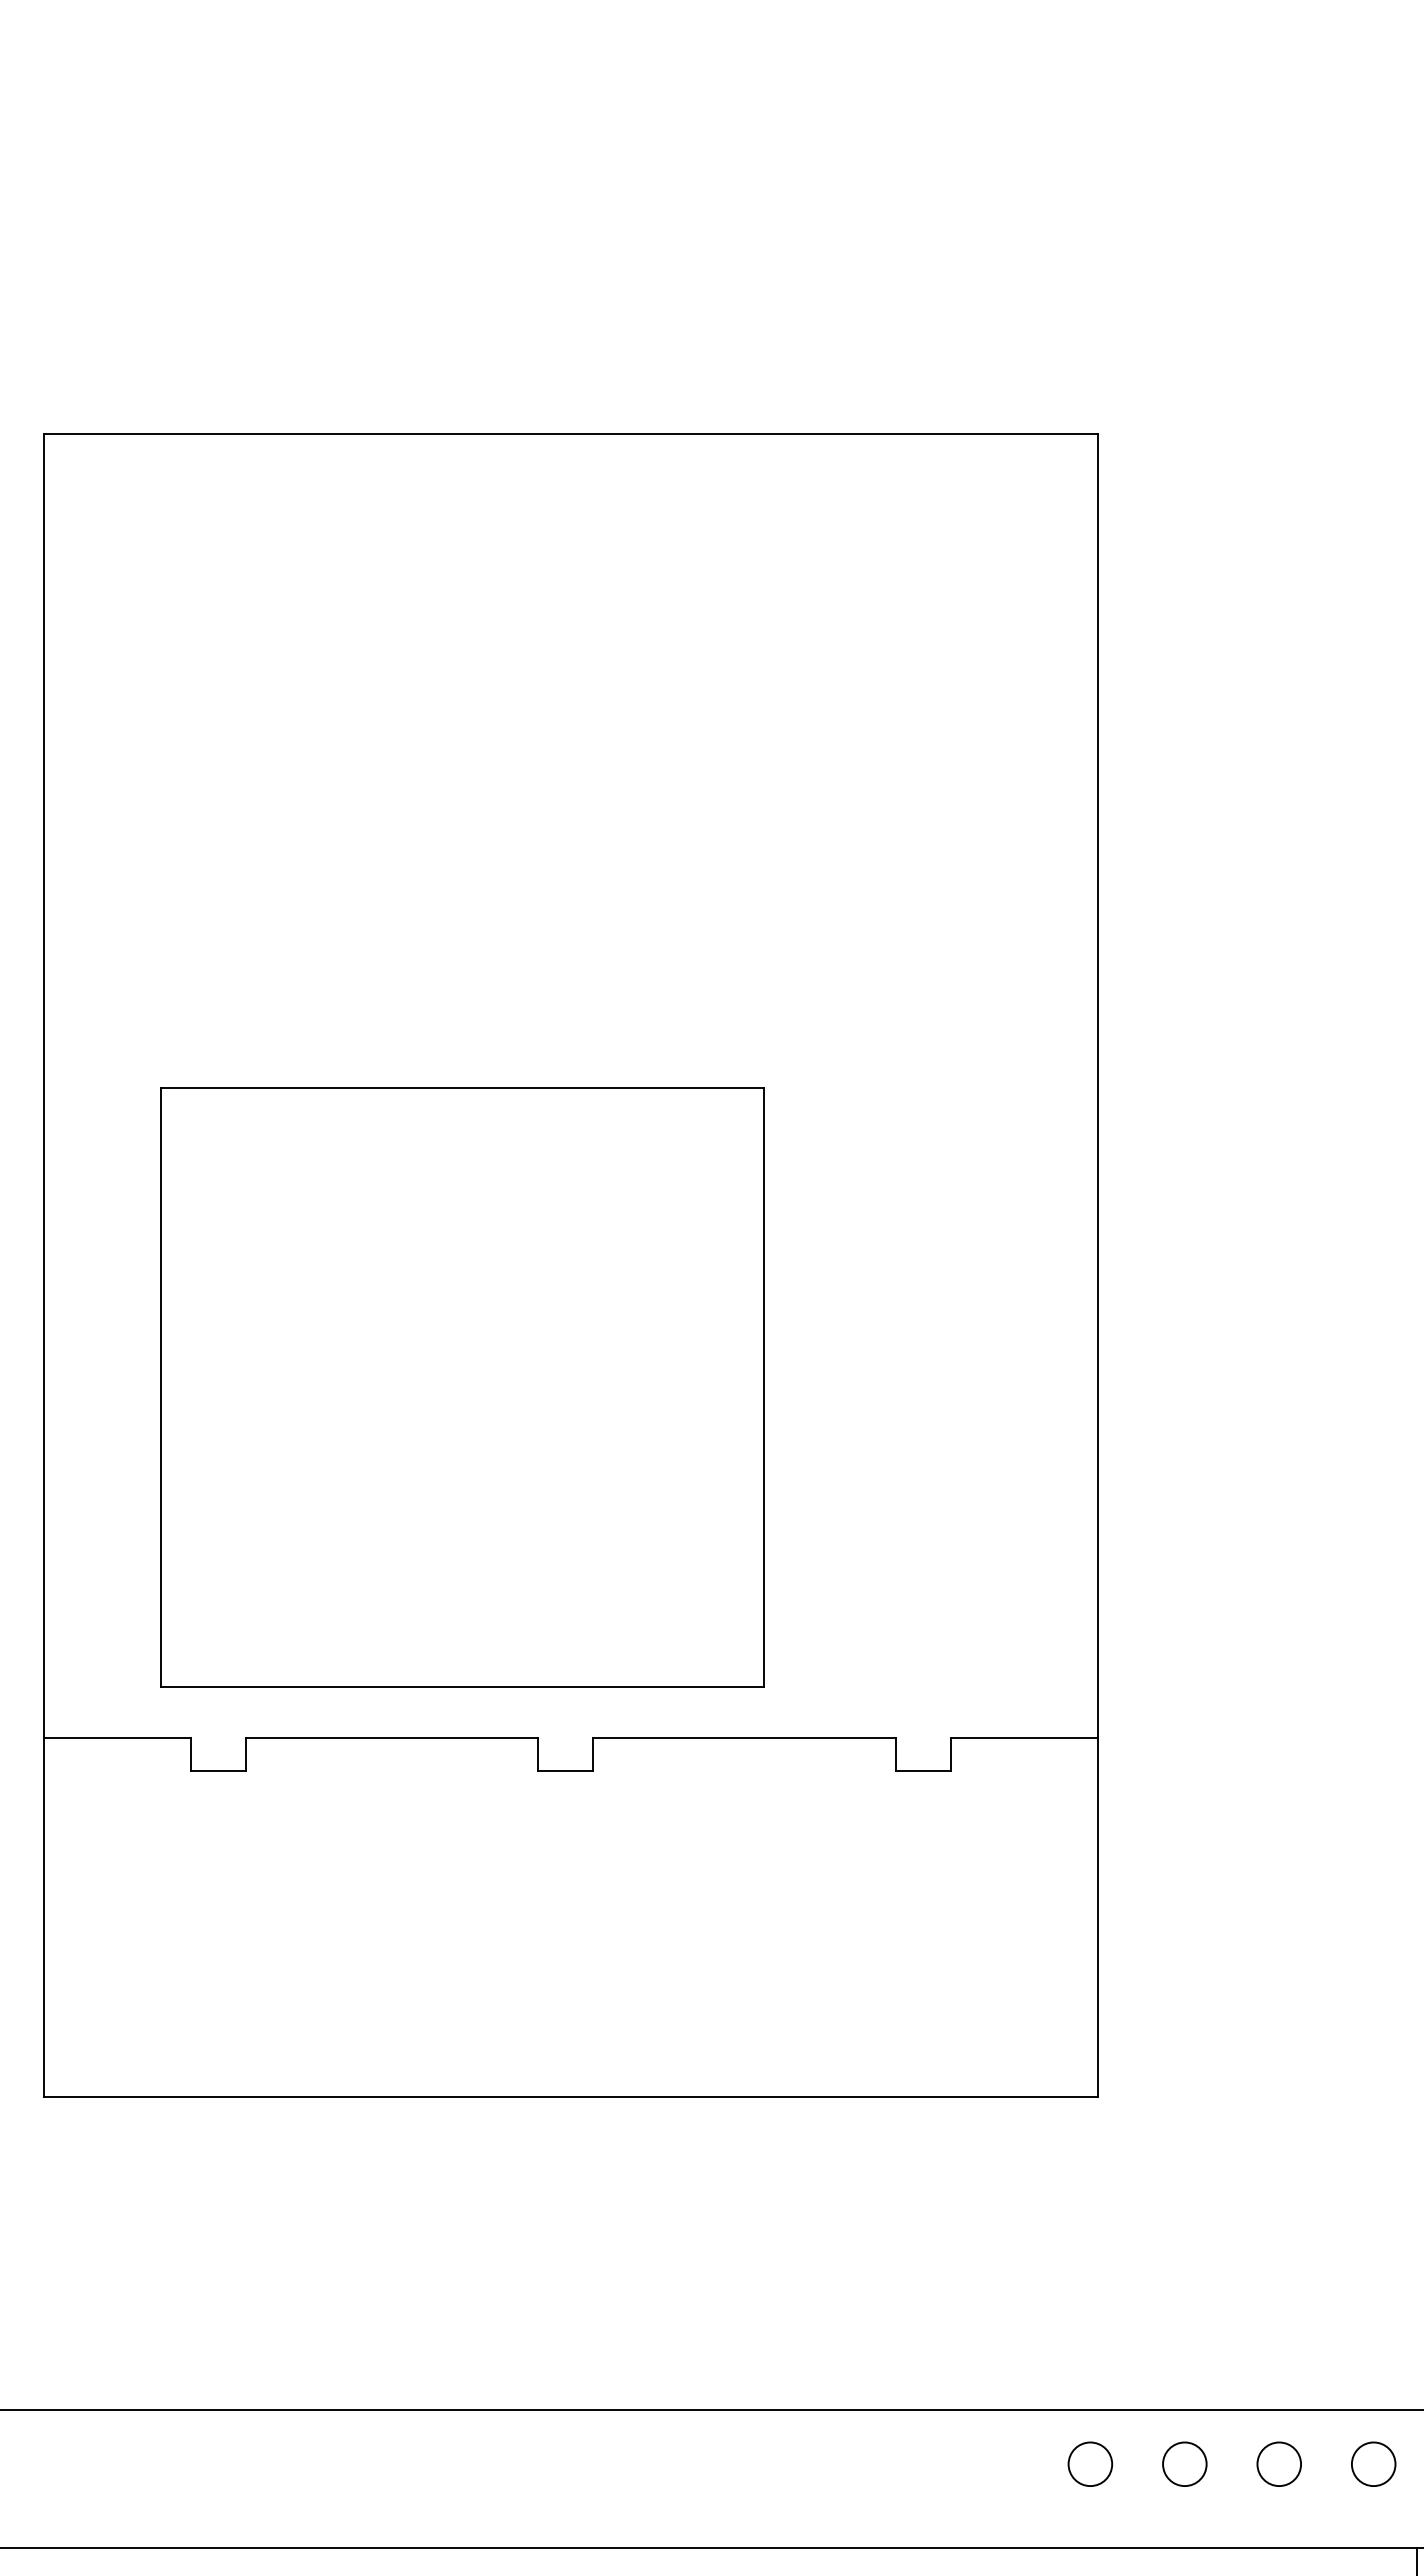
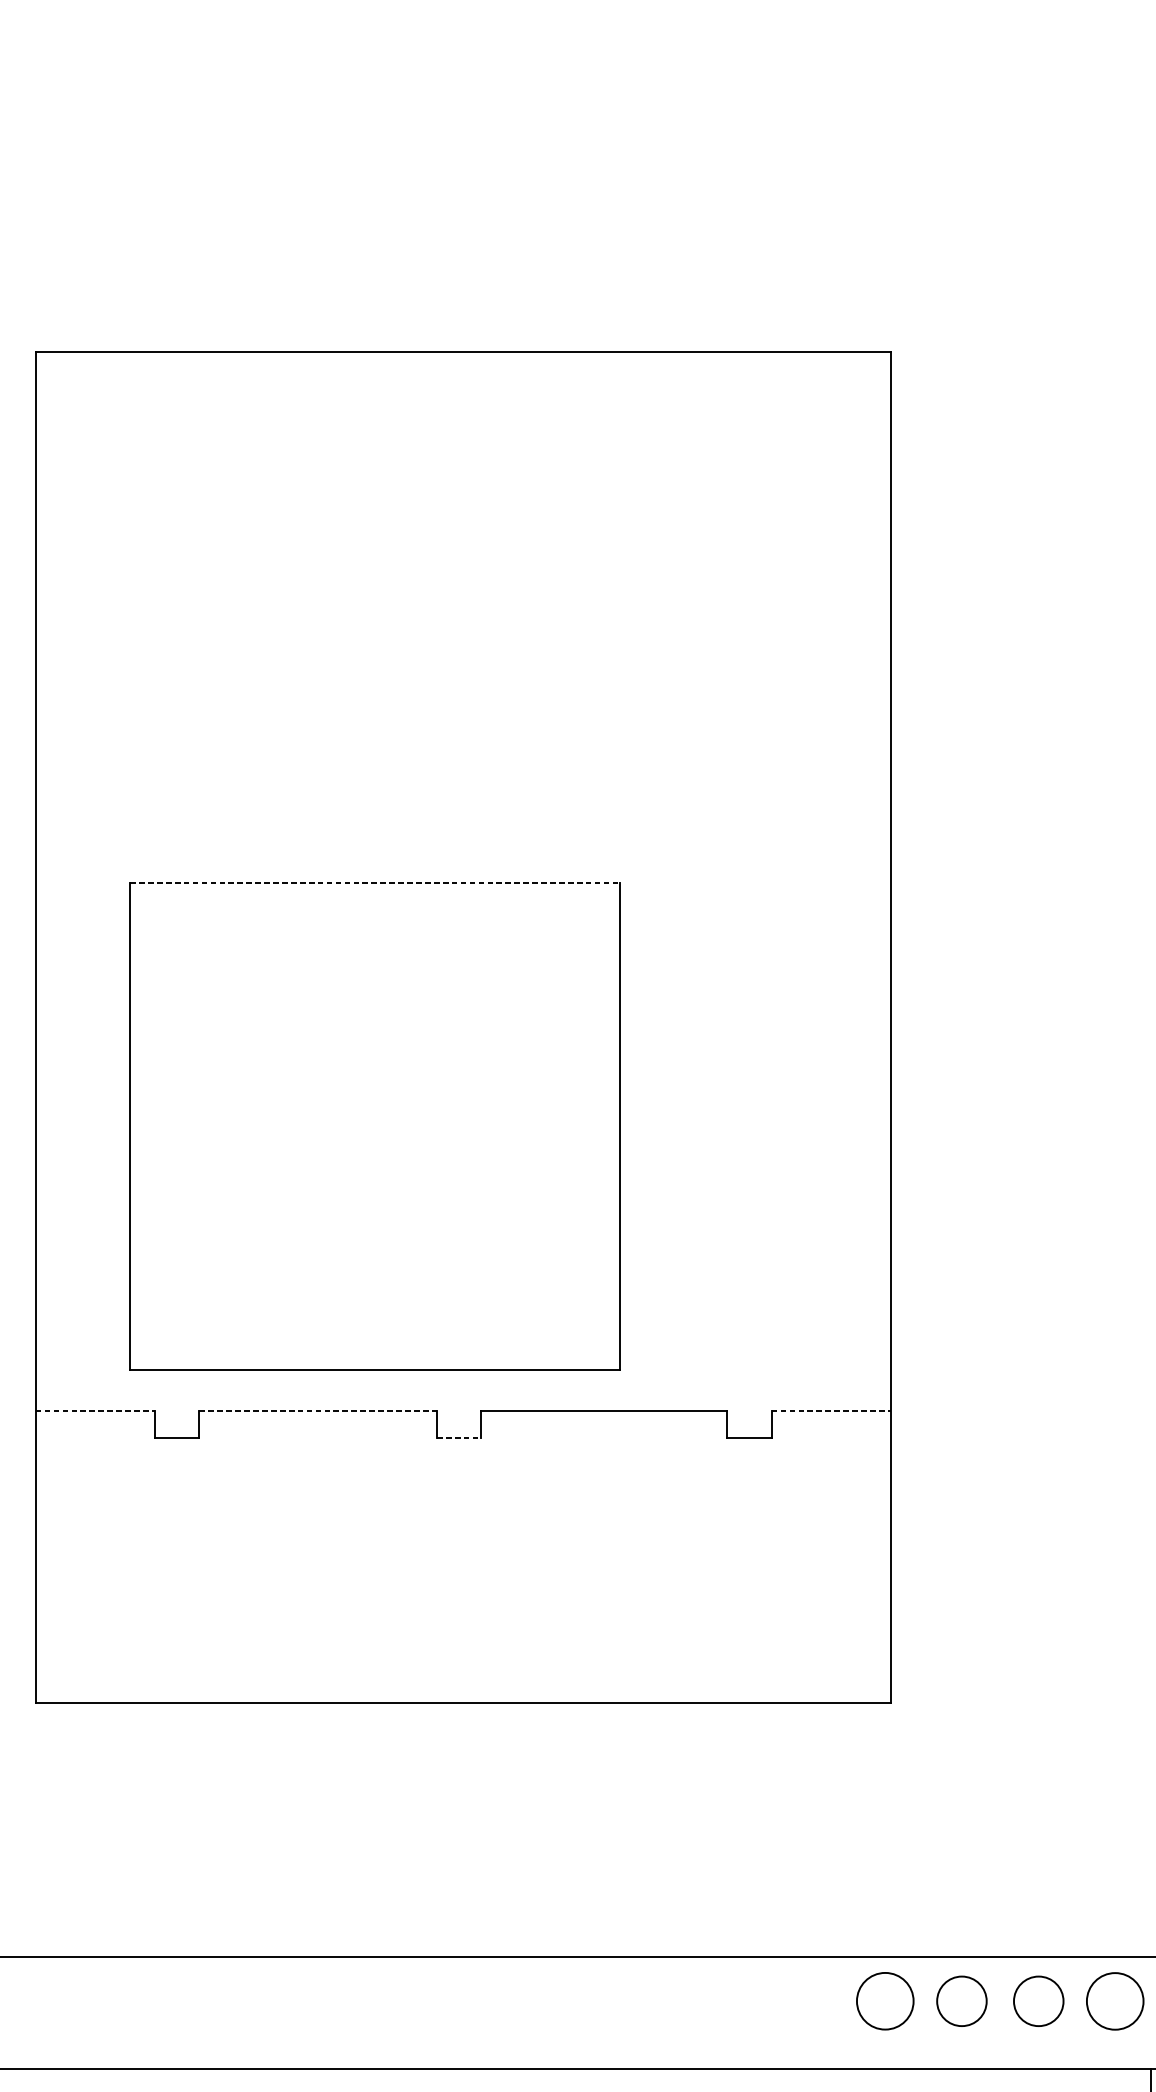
line: (462, 1087) -> (375, 883), solid -> dashed
line: (117, 1737) -> (95, 1411), solid -> dashed
line: (392, 1737) -> (318, 1411), solid -> dashed
line: (1024, 1737) -> (831, 1411), solid -> dashed
line: (566, 1770) -> (459, 1437), solid -> dashed
circle: (1184, 2463) -> (961, 2000), size x1.4
circle: (1278, 2463) -> (1038, 2000), size x1.4
circle: (1373, 2463) -> (1115, 2000), size x1.6
circle: (1090, 2464) -> (885, 2001), size x1.6

